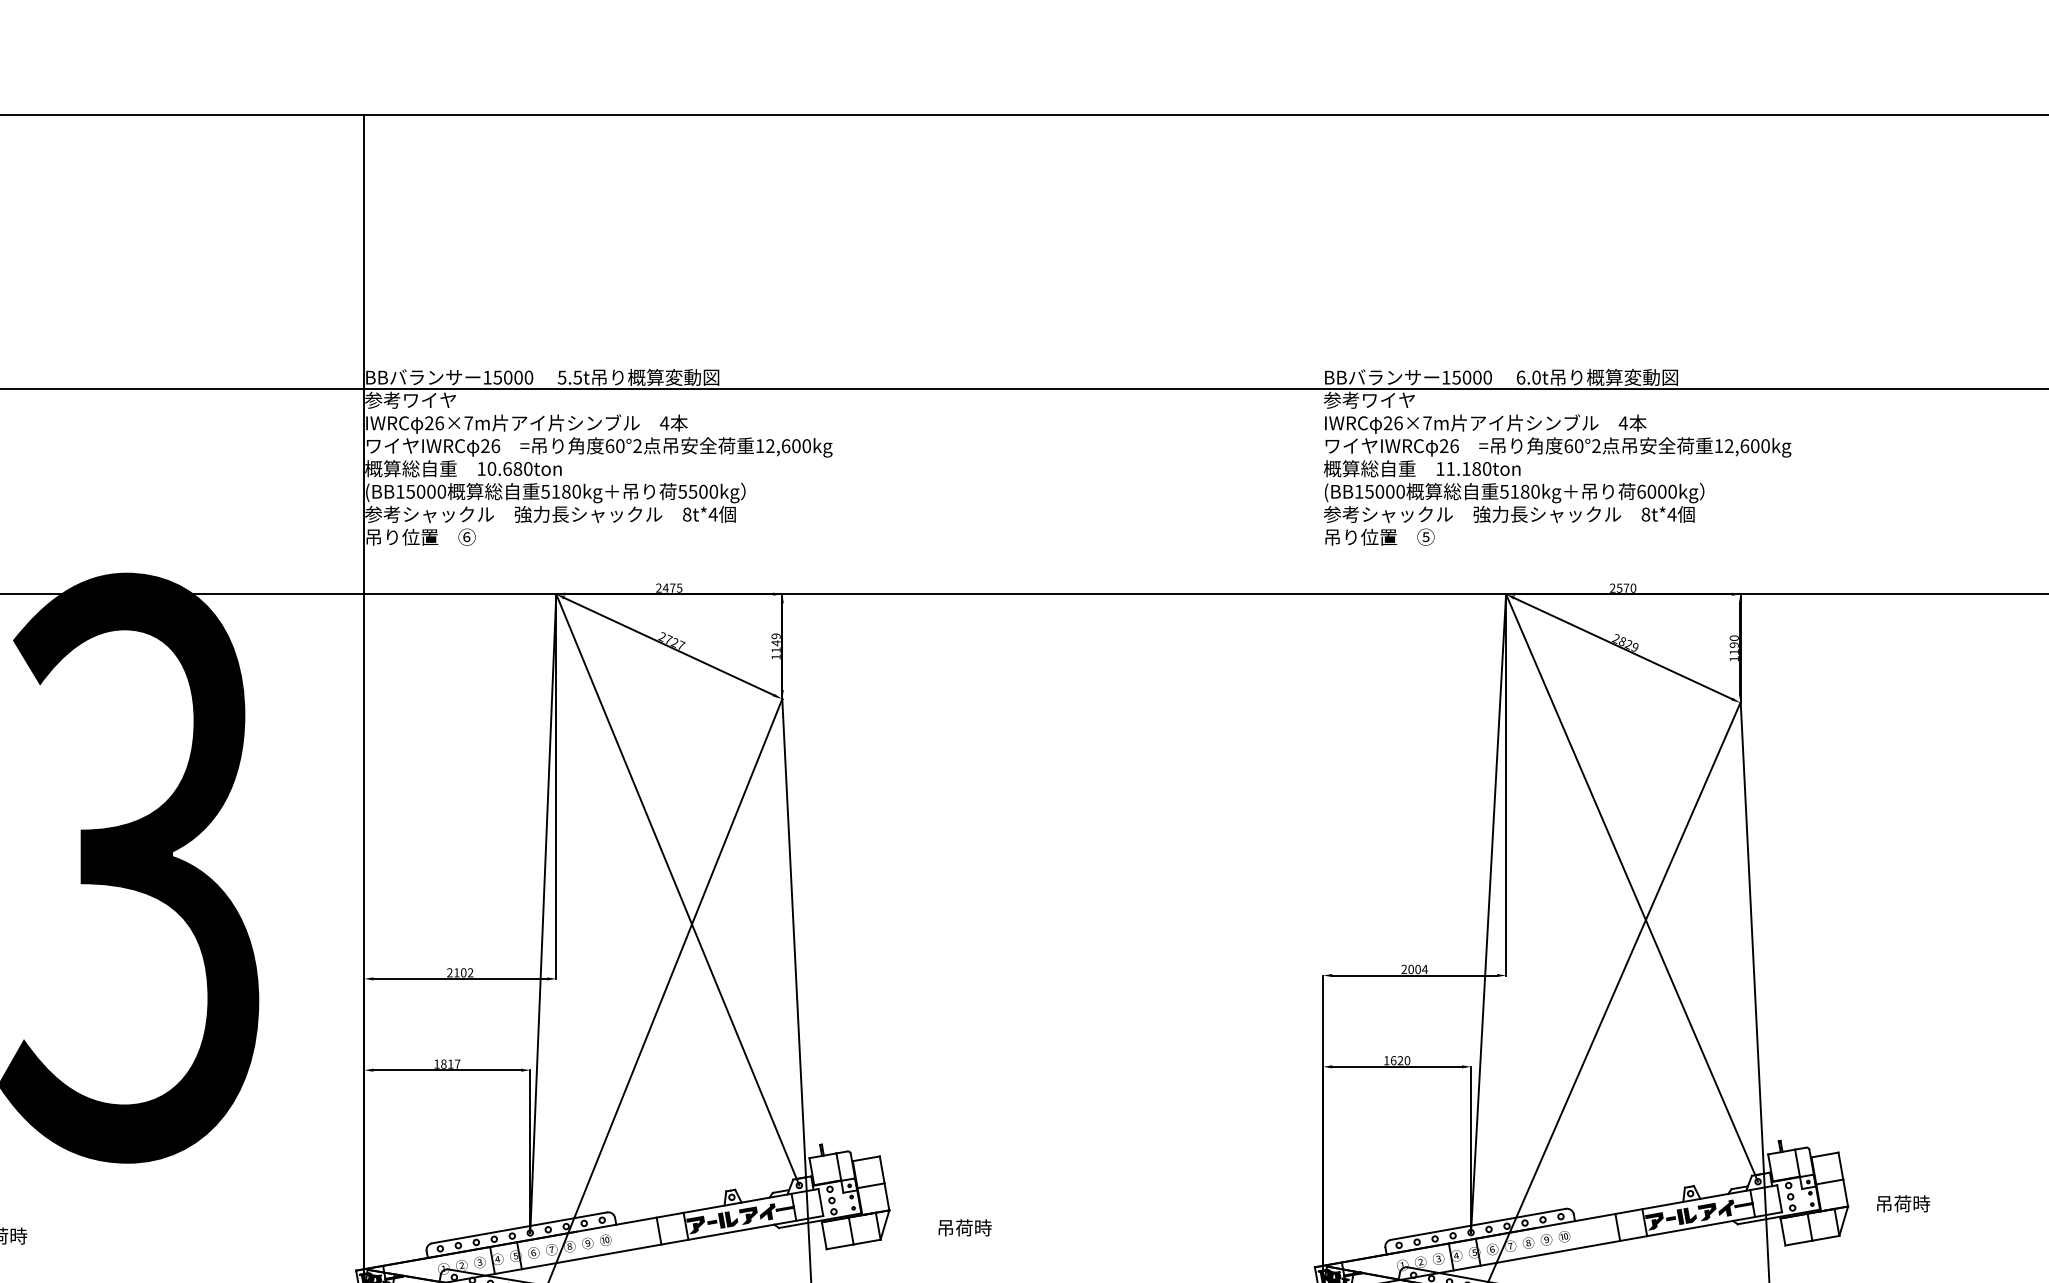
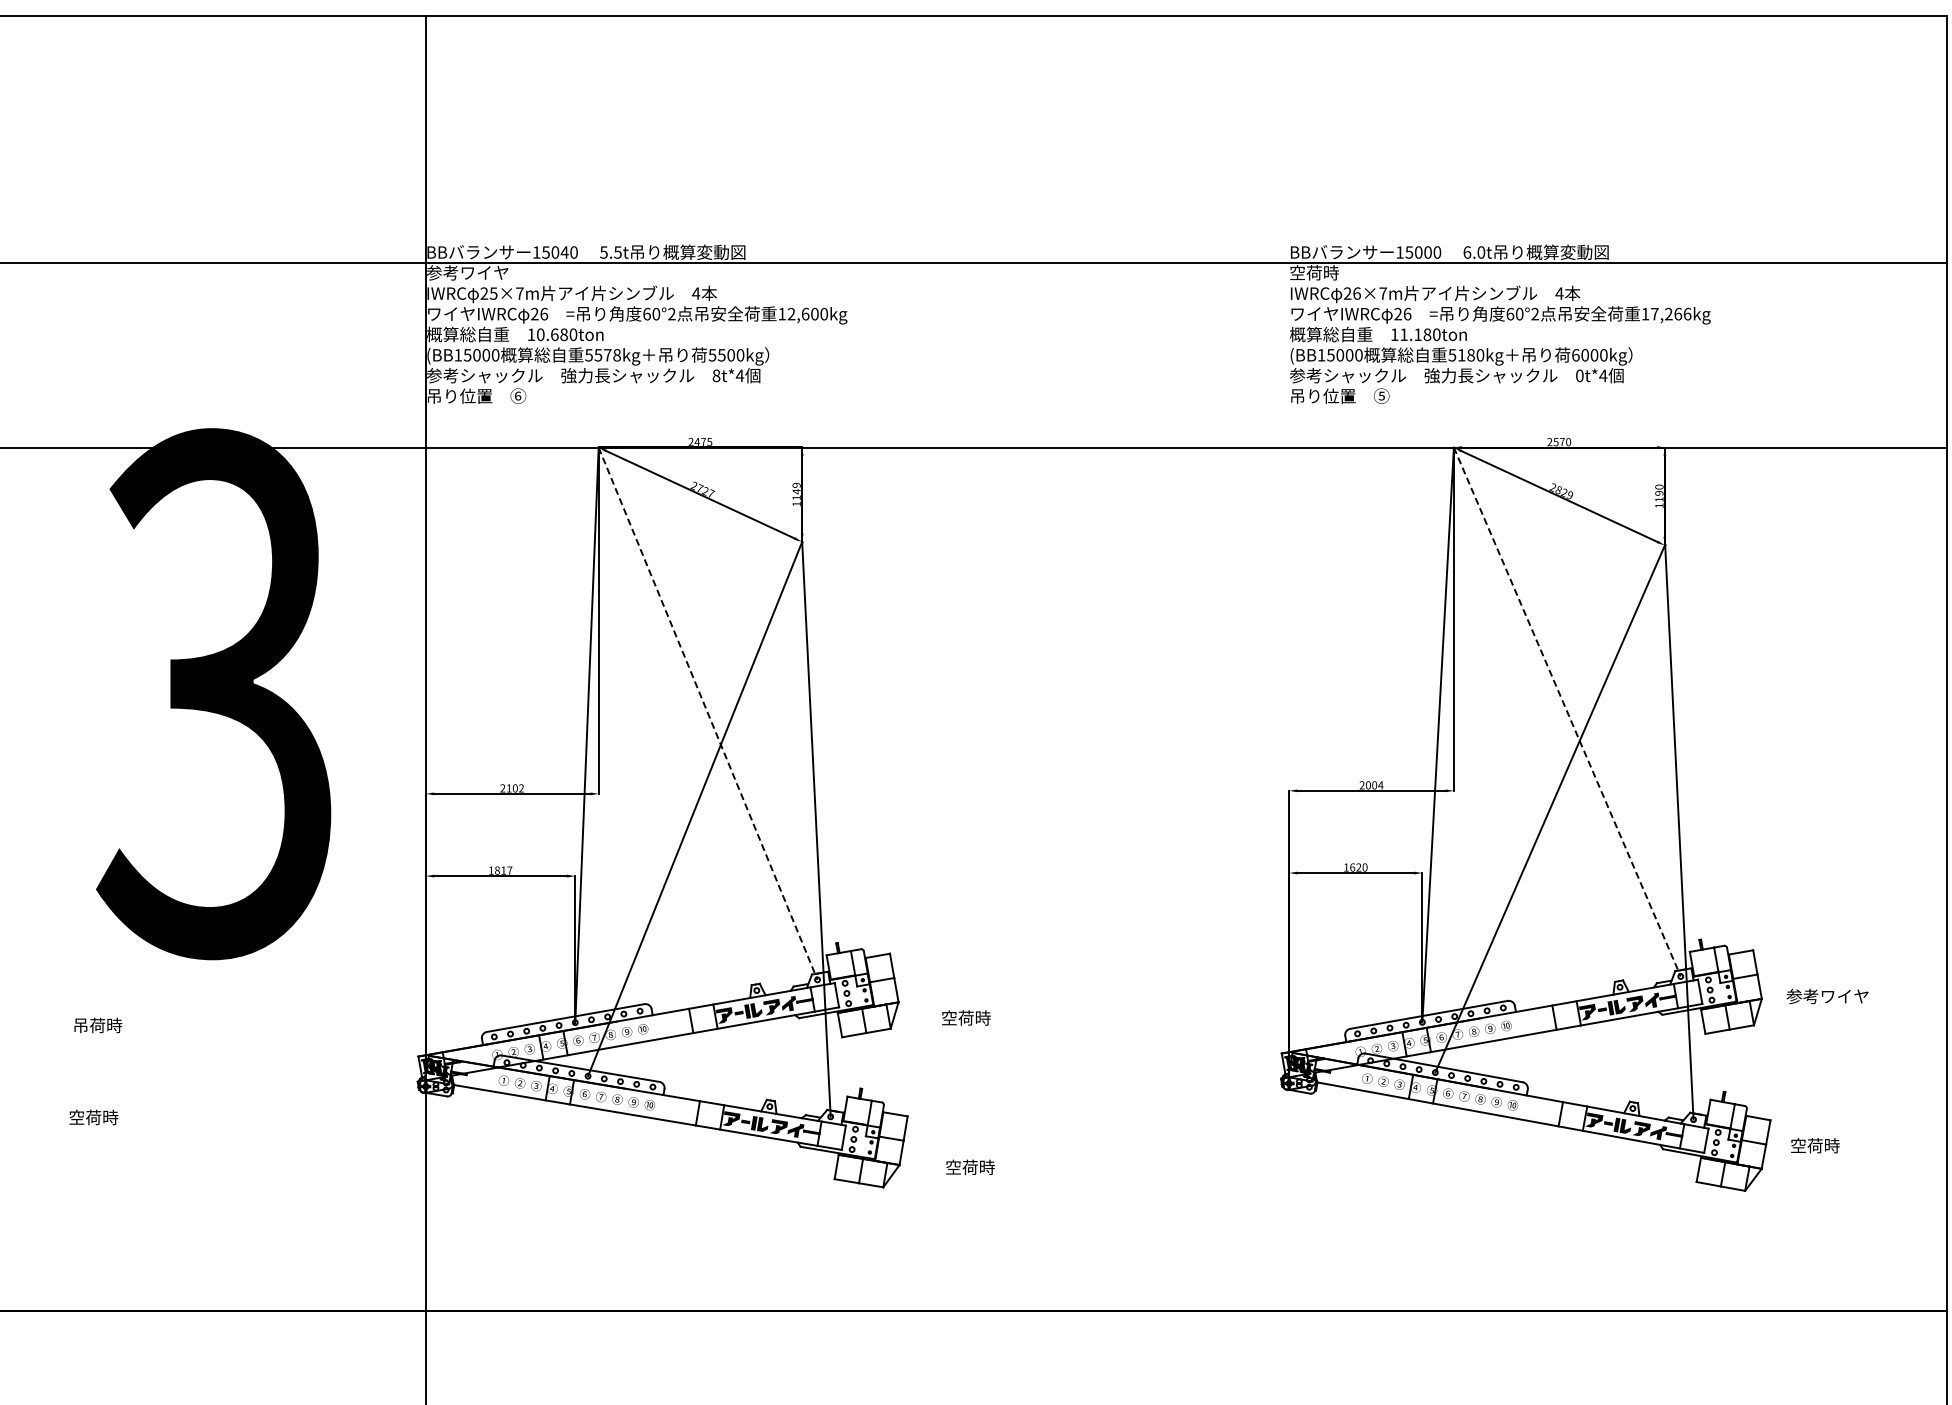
text: (518, 377) -> (564, 252), 15000 -> 15040
text: (1369, 399) -> (1330, 272), 参考ワイヤ -> 空荷時
text: (439, 423) -> (493, 293), 26×7m -> 25×7m
text: (1747, 445) -> (1671, 313), 12,600kg -> 17,266kg
text: (566, 492) -> (607, 355), 5180kg -> 5578kg
text: (1645, 514) -> (1579, 375), 8t*4 -> 0t*4
line: (1632, 888) -> (1567, 712), solid -> dashed
line: (678, 889) -> (708, 713), solid -> dashed
text: (1921, 1203) -> (1827, 996), 吊荷時 -> 参考ワイヤ
text: (945, 1227) -> (949, 1017), 吊荷時 -> 空荷時

